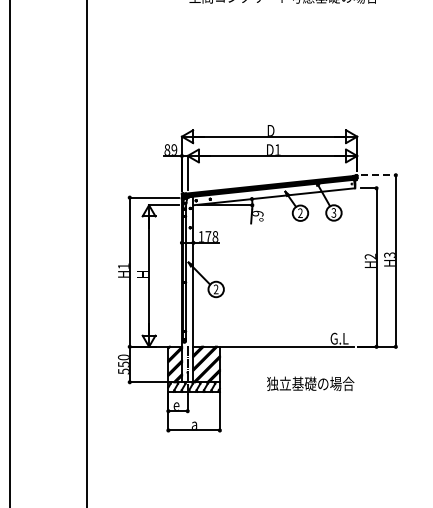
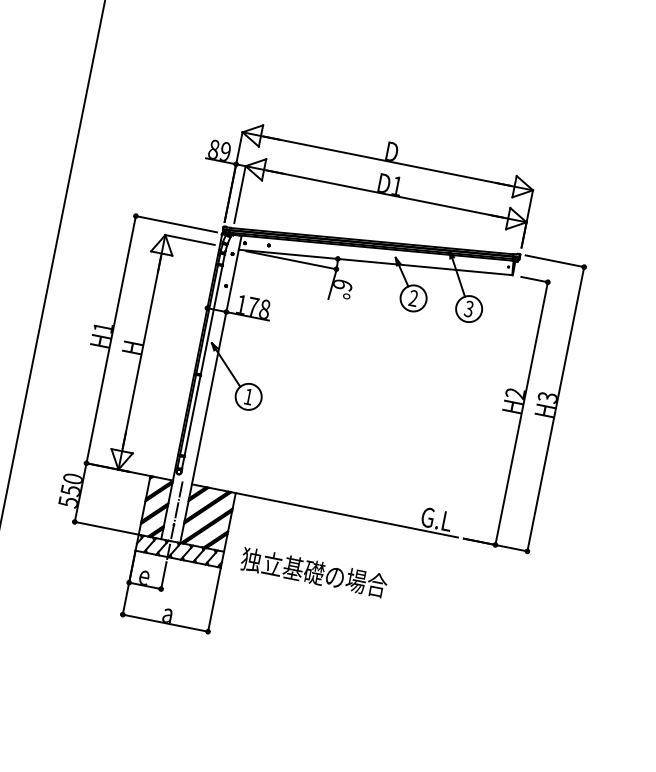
line: (378, 175) -> (555, 261), dashed -> solid
text: (215, 288) -> (247, 395), 2 -> 1
text: (310, 383) -> (314, 571), moved

